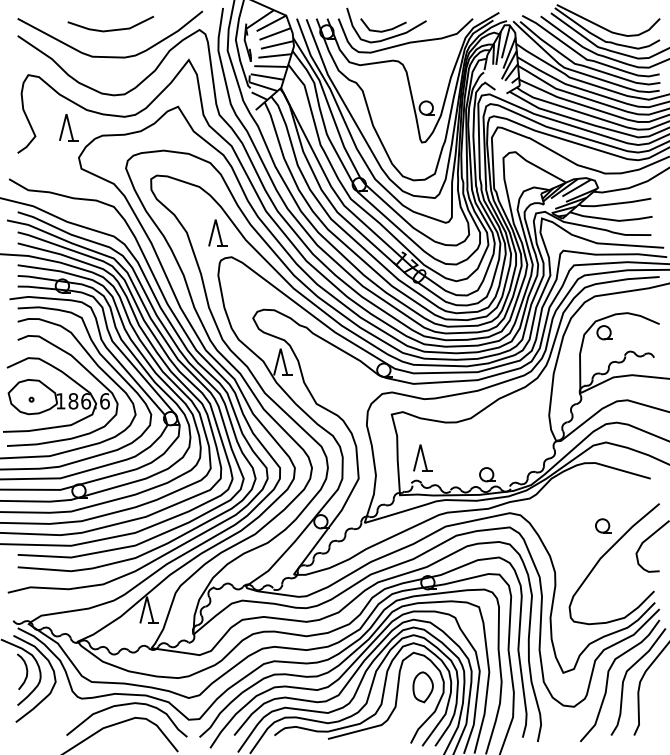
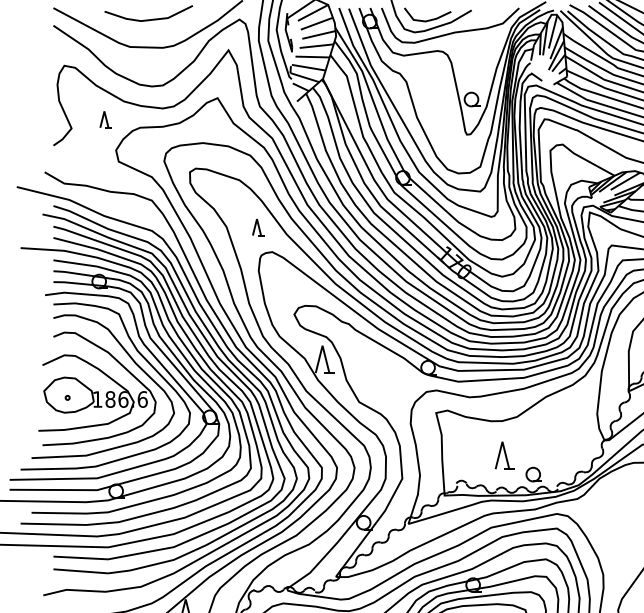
part: (68, 127) -> (105, 119), size x0.6
part: (217, 232) -> (257, 226), size x0.6
part: (422, 457) -> (504, 454), moved

